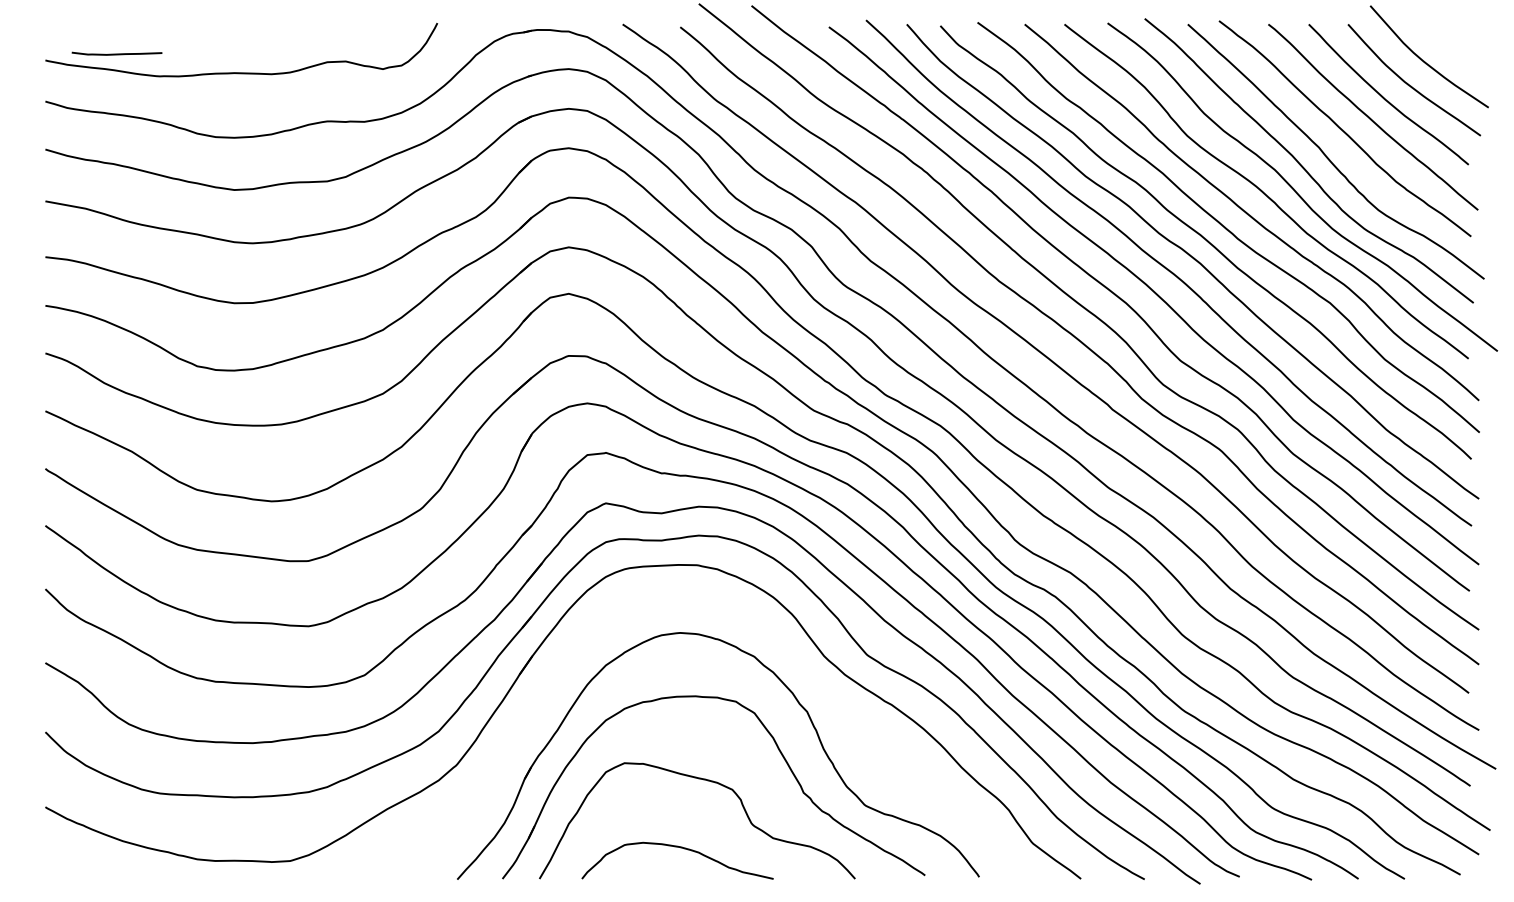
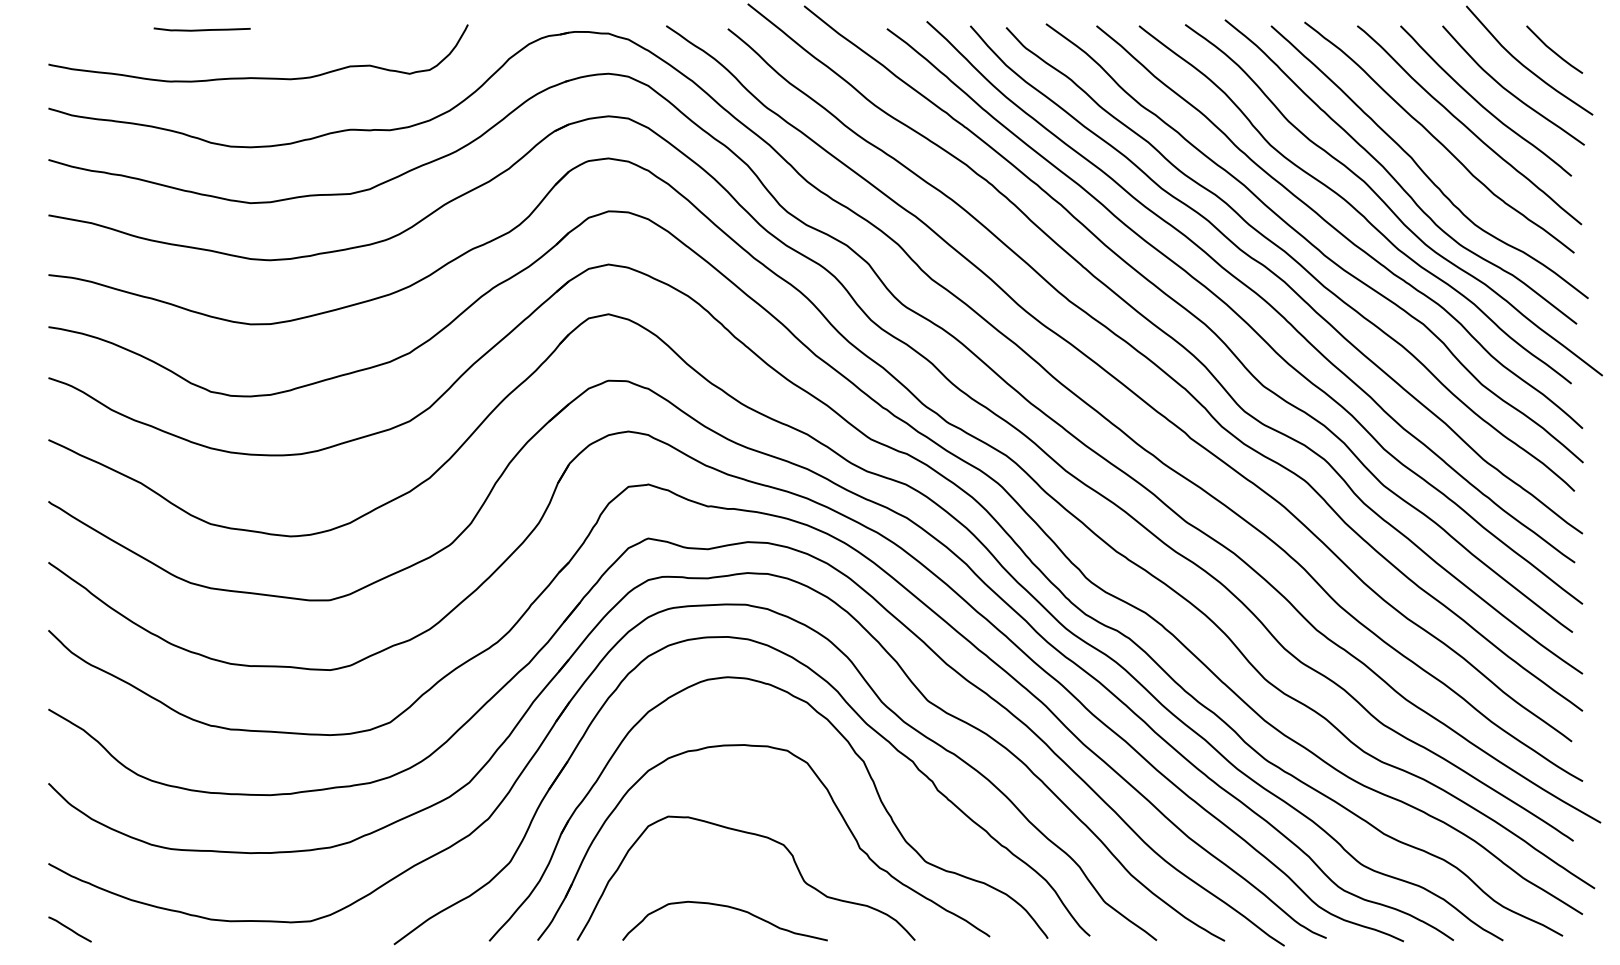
line: (1451, 46) -> (1553, 49), added
curve: (116, 53) -> (201, 29), moved
part: (789, 656) -> (844, 702), added
line: (65, 868) -> (69, 929), added

